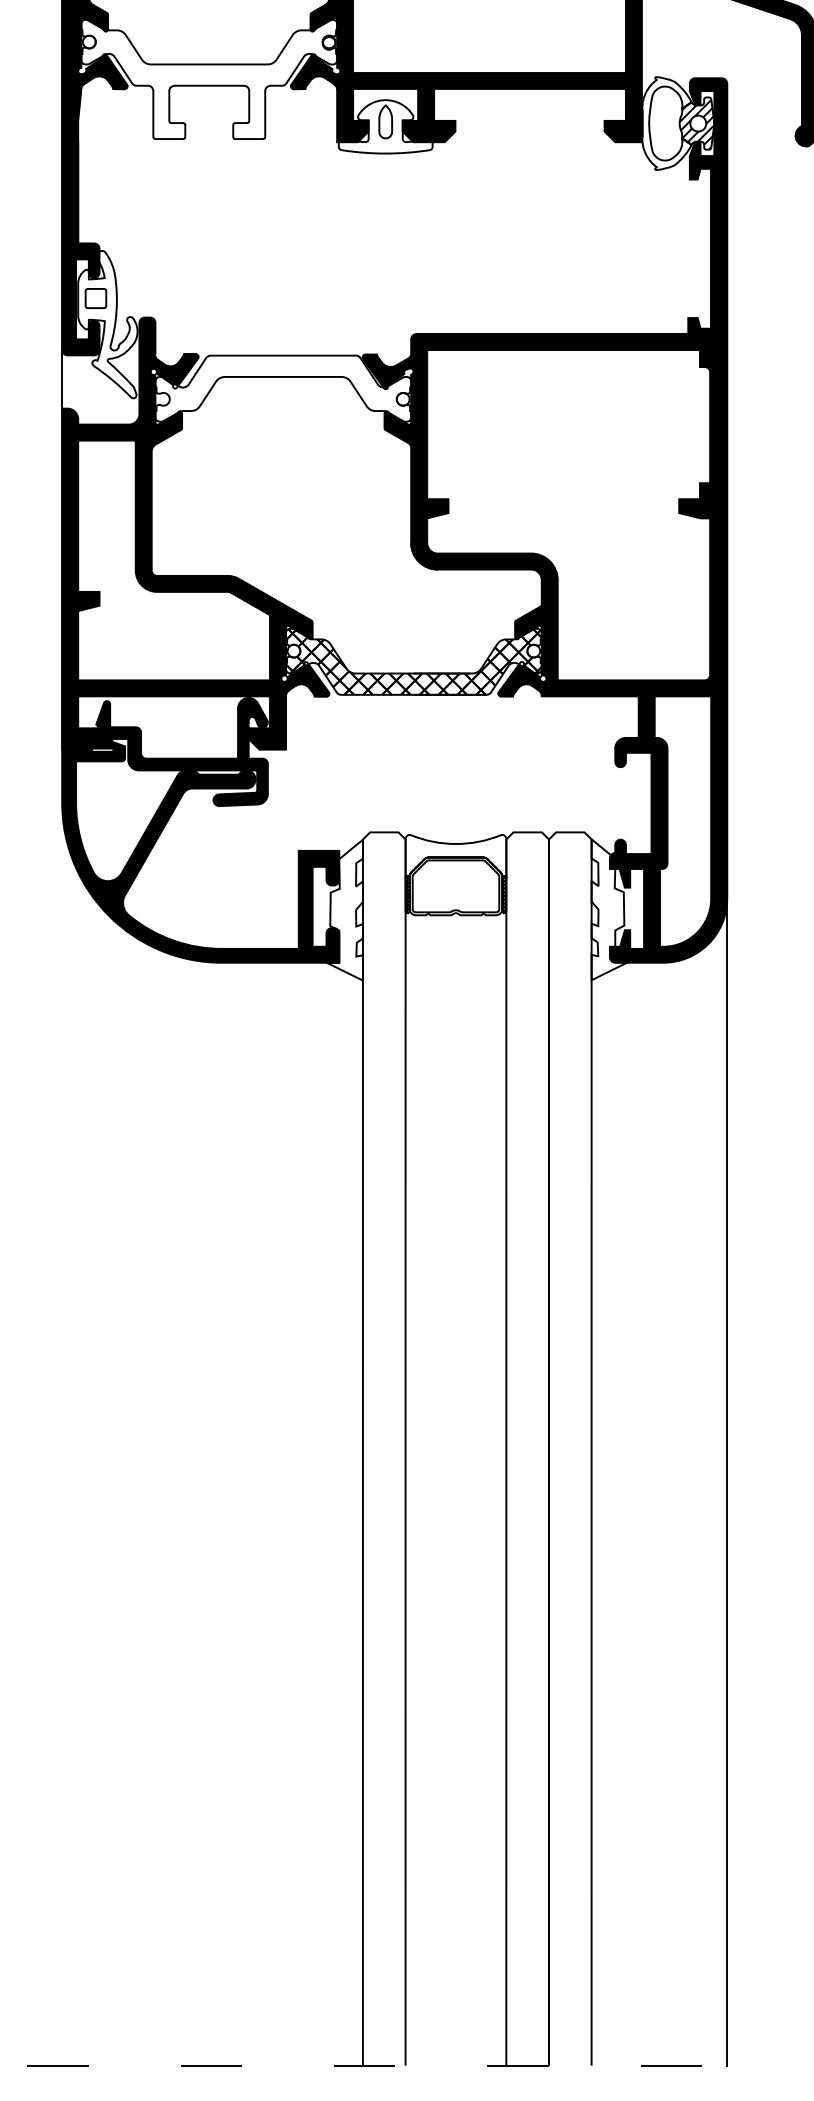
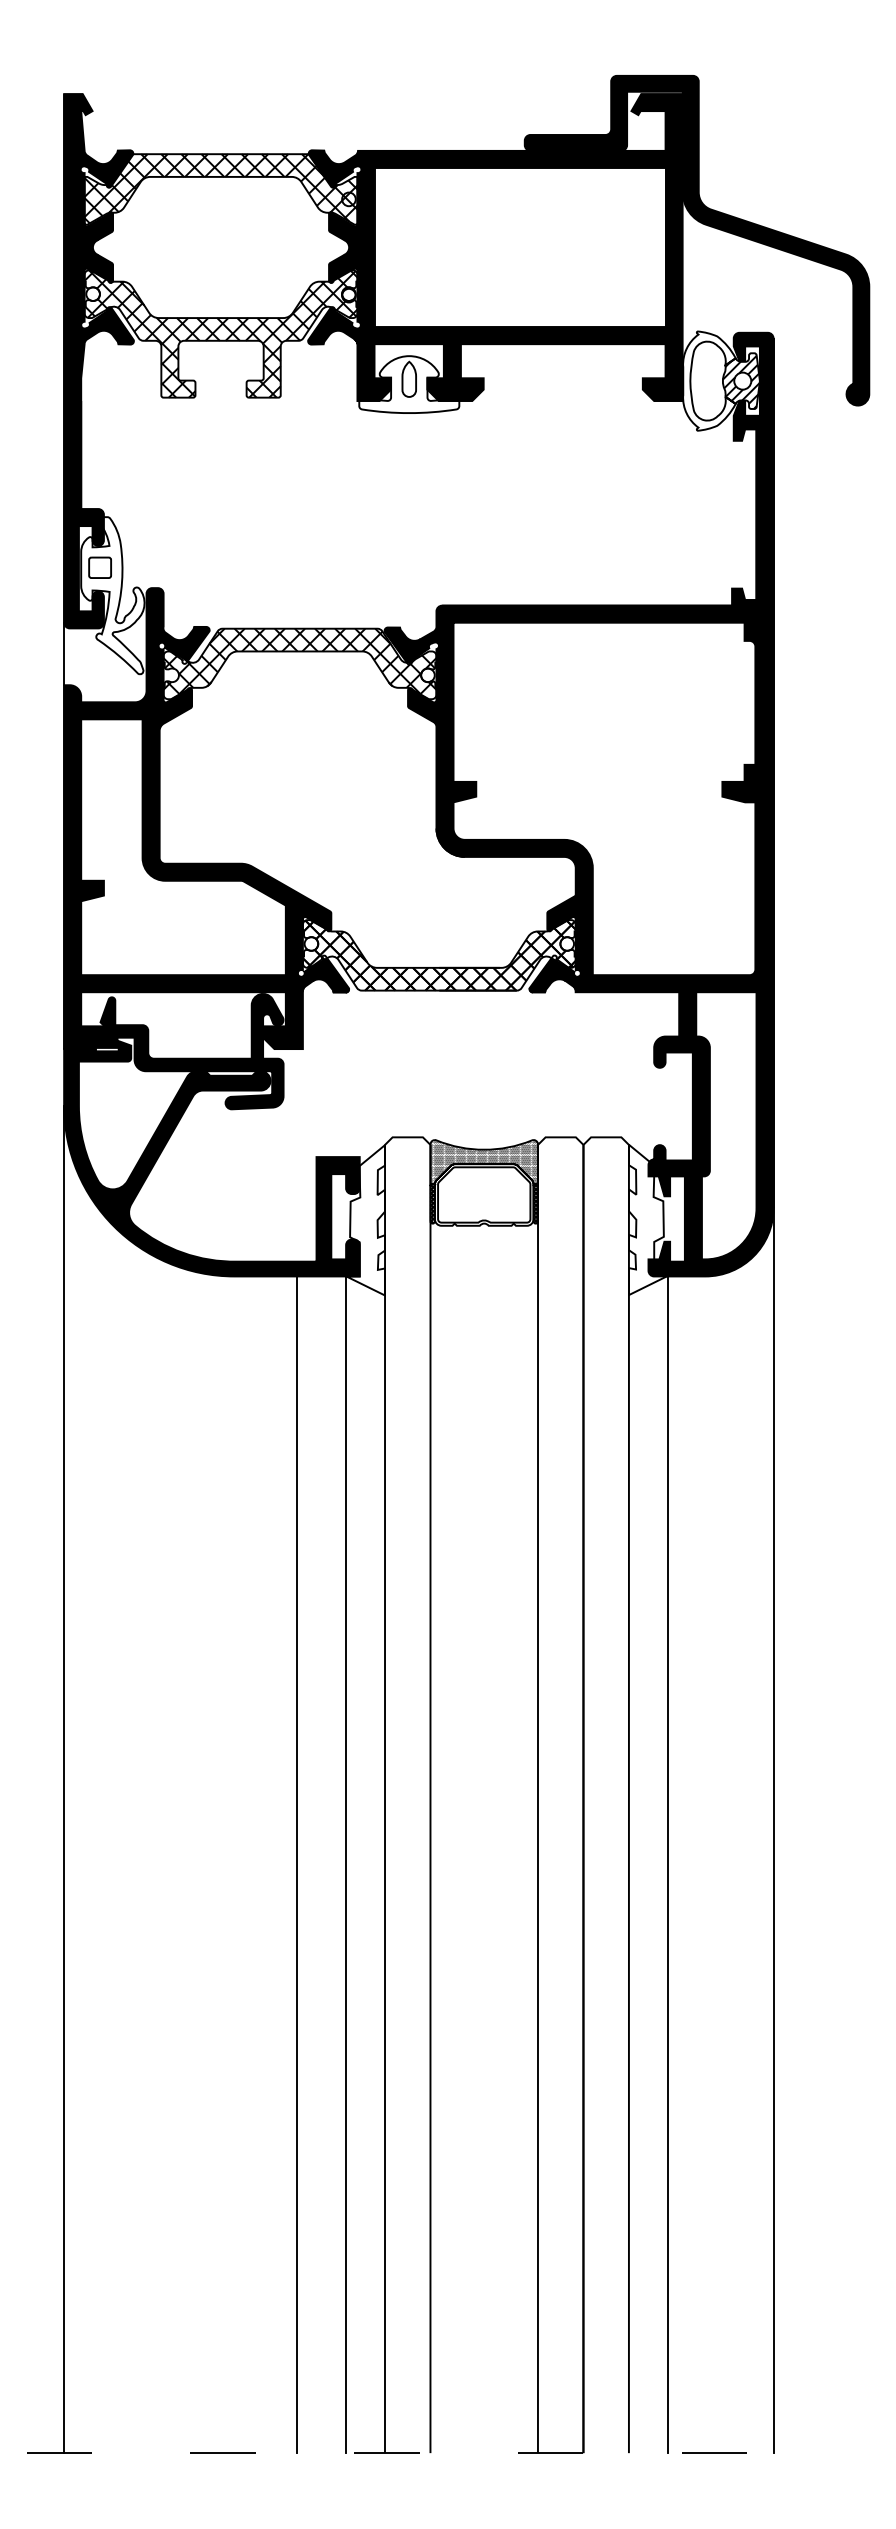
hatch: (208, 78) -> (220, 333), added
hatch: (282, 386) -> (299, 661), added
hatch: (456, 855) -> (484, 1162), added
line: (62, 1434) -> (64, 1779), added
line: (280, 1513) -> (297, 1864), added
line: (326, 1513) -> (346, 1864), added
line: (627, 1513) -> (667, 1864), added

